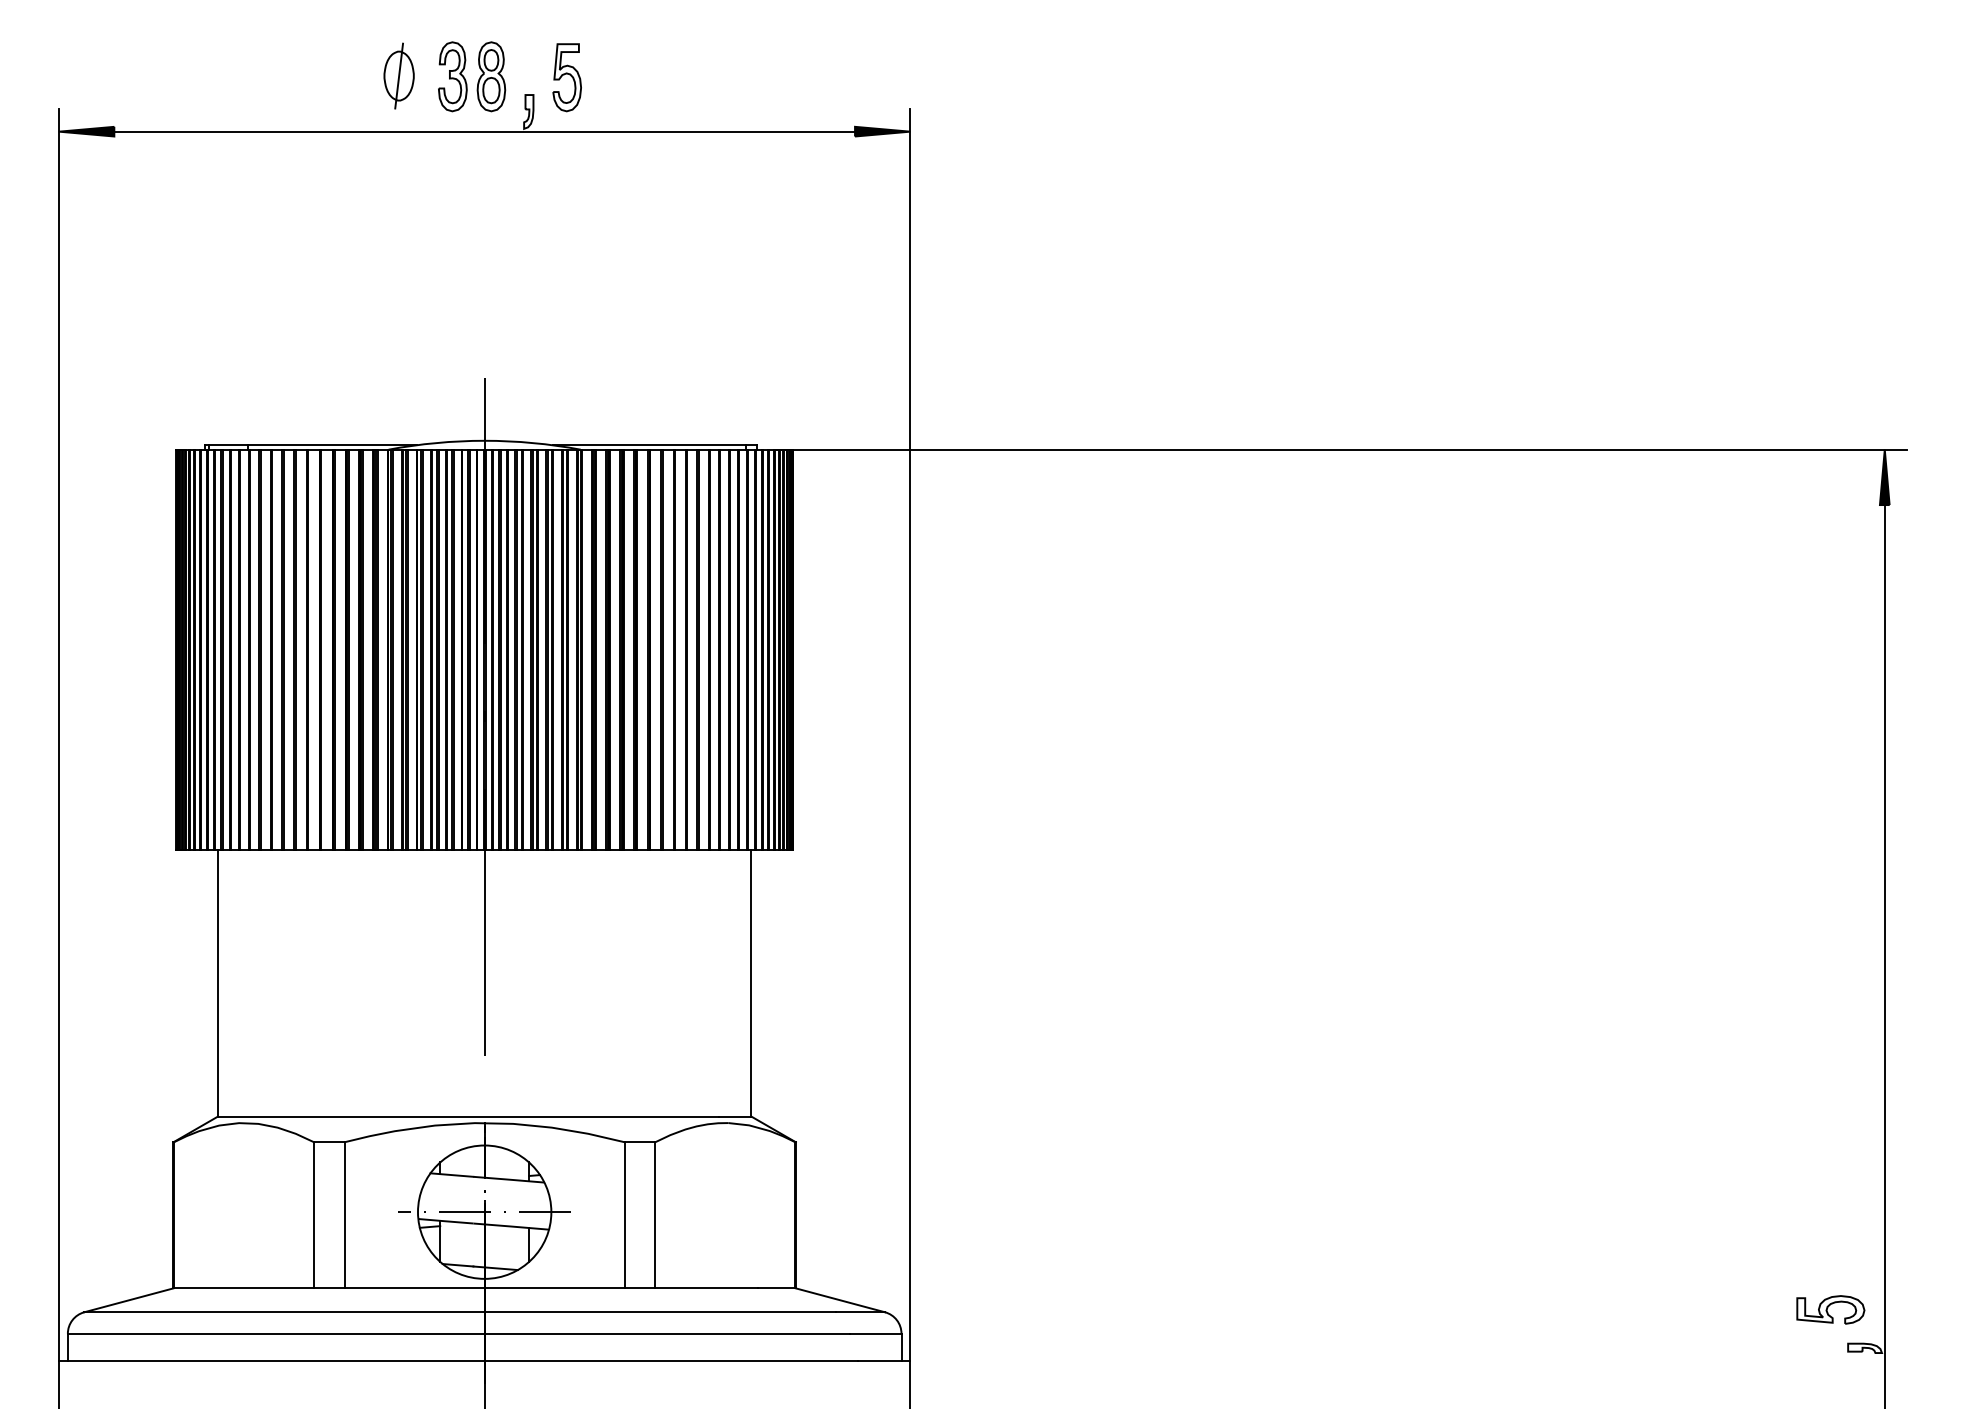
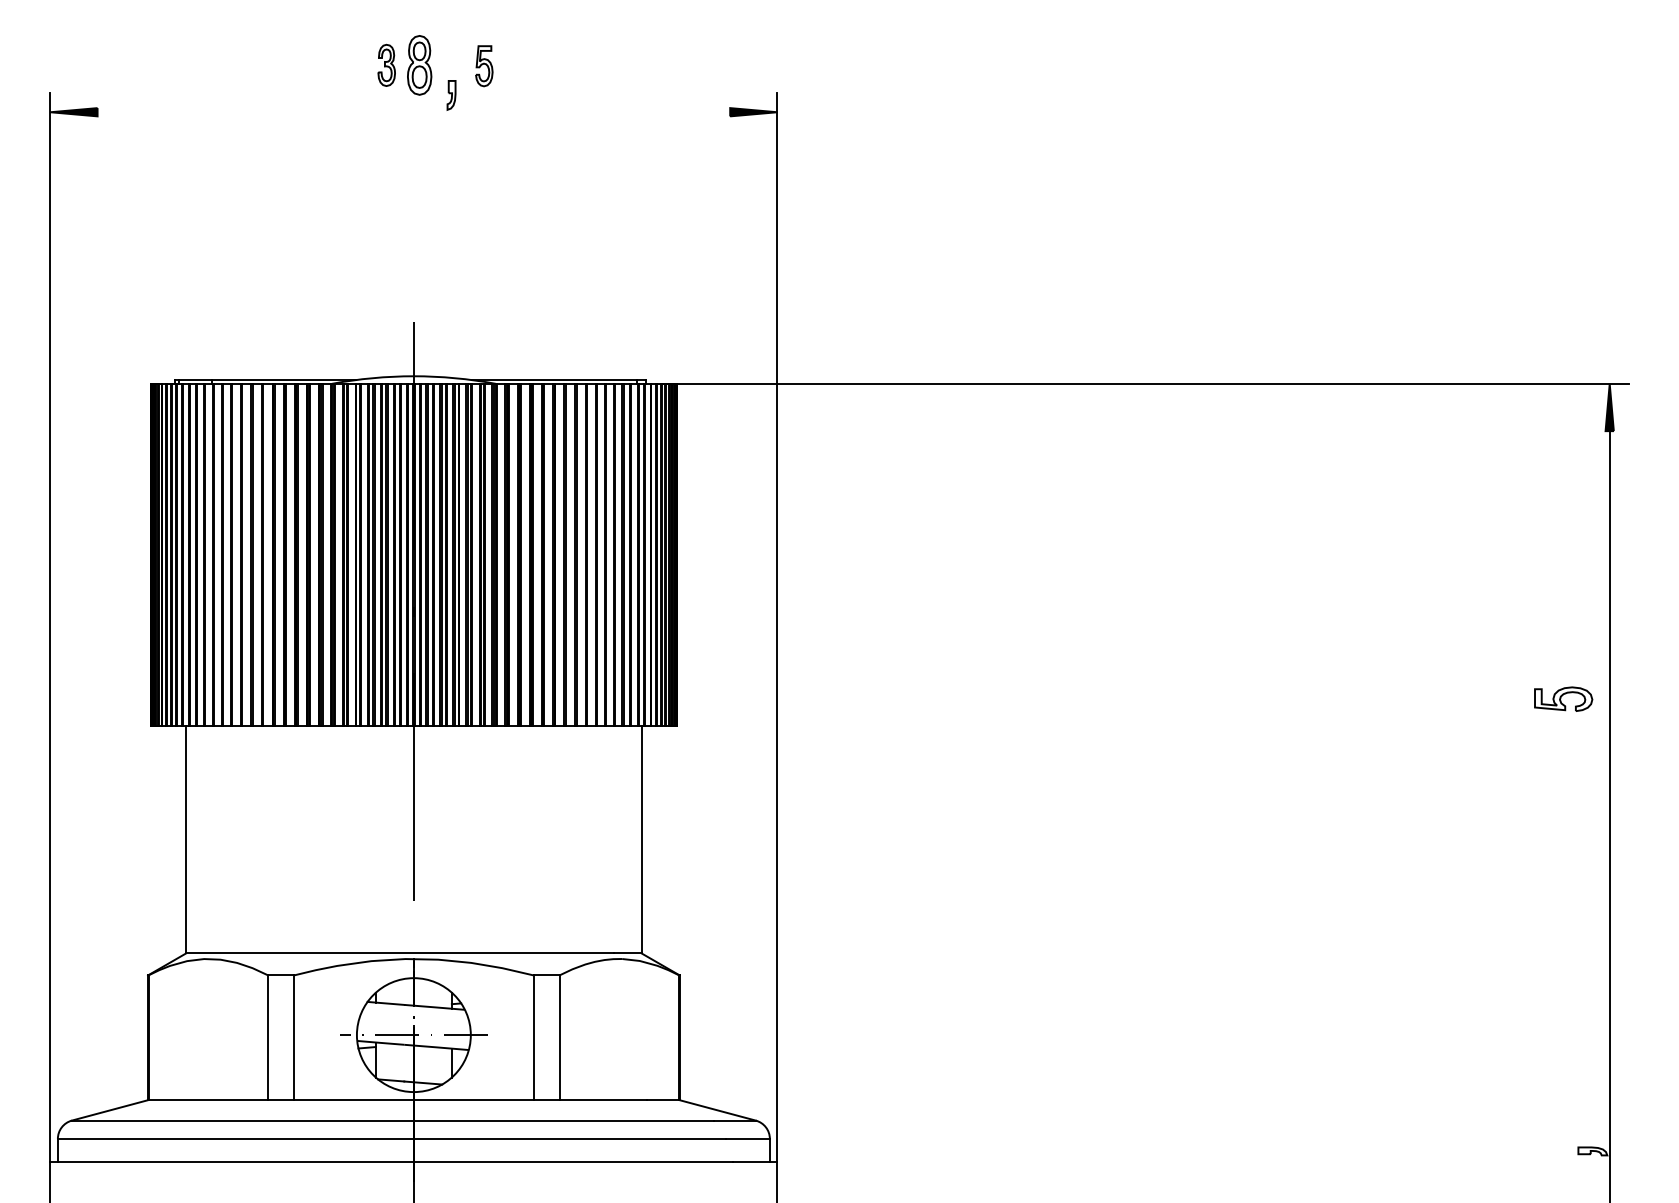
part: (398, 75) -> (340, 64), removed
part: (452, 76) -> (386, 65), size x0.7
part: (566, 77) -> (483, 65), size x0.7
line: (484, 131) -> (413, 112), removed
part: (1830, 1309) -> (1563, 698), moved

